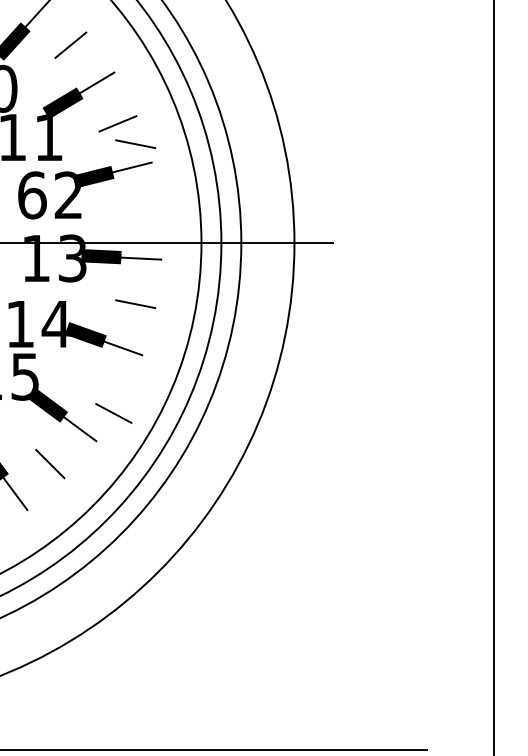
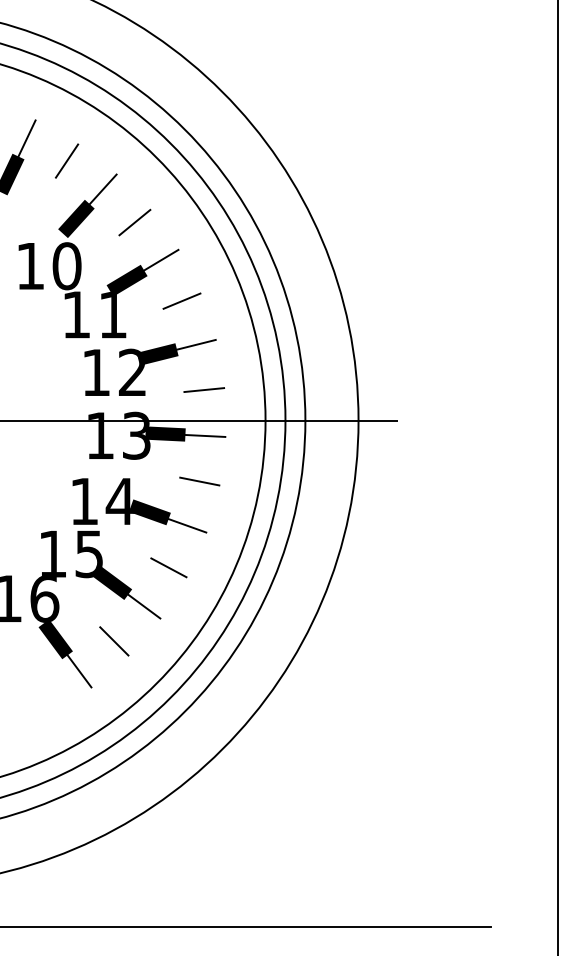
line: (135, 144) -> (199, 321), removed
text: (32, 195) -> (96, 372), 62 -> 12
line: (139, 212) -> (203, 389), added
line: (113, 413) -> (168, 567), moved

